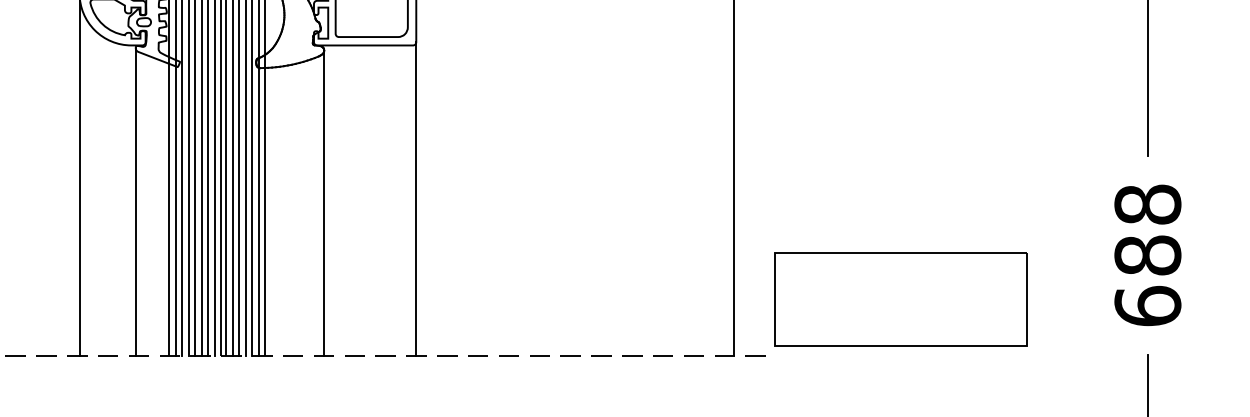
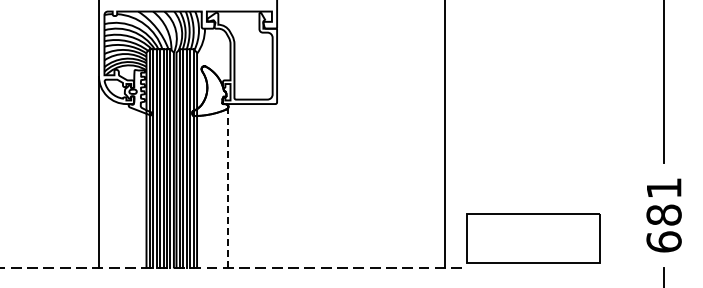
line: (417, 199) -> (277, 185), removed
line: (135, 201) -> (128, 186), removed
line: (324, 203) -> (228, 187), solid -> dashed
text: (1146, 203) -> (663, 187), 688 -> 681

